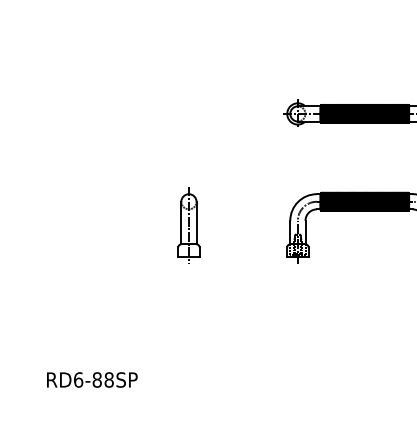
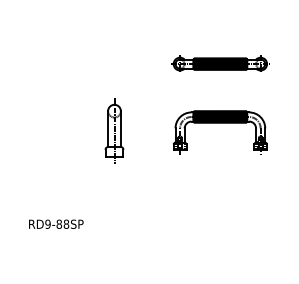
part: (188, 225) -> (114, 131), size x1.4
text: (77, 378) -> (47, 223), RD6-88SP -> RD9-88SP

